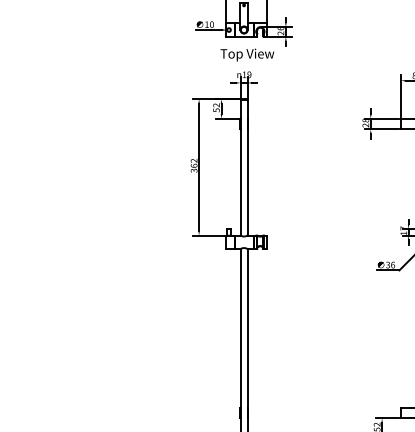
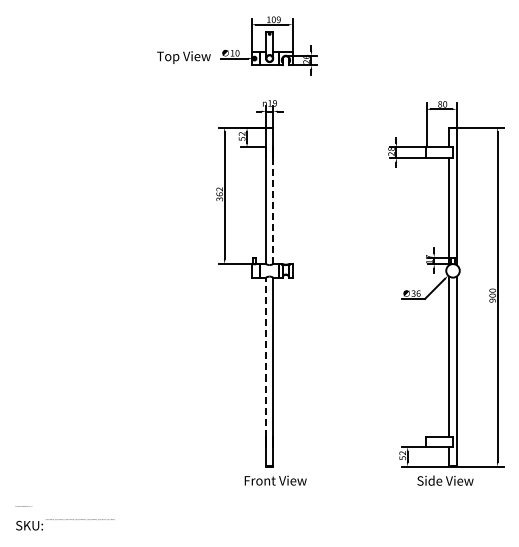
text: (246, 54) -> (183, 57), moved
line: (247, 181) -> (273, 210), solid -> dashed
line: (240, 327) -> (266, 356), solid -> dashed

